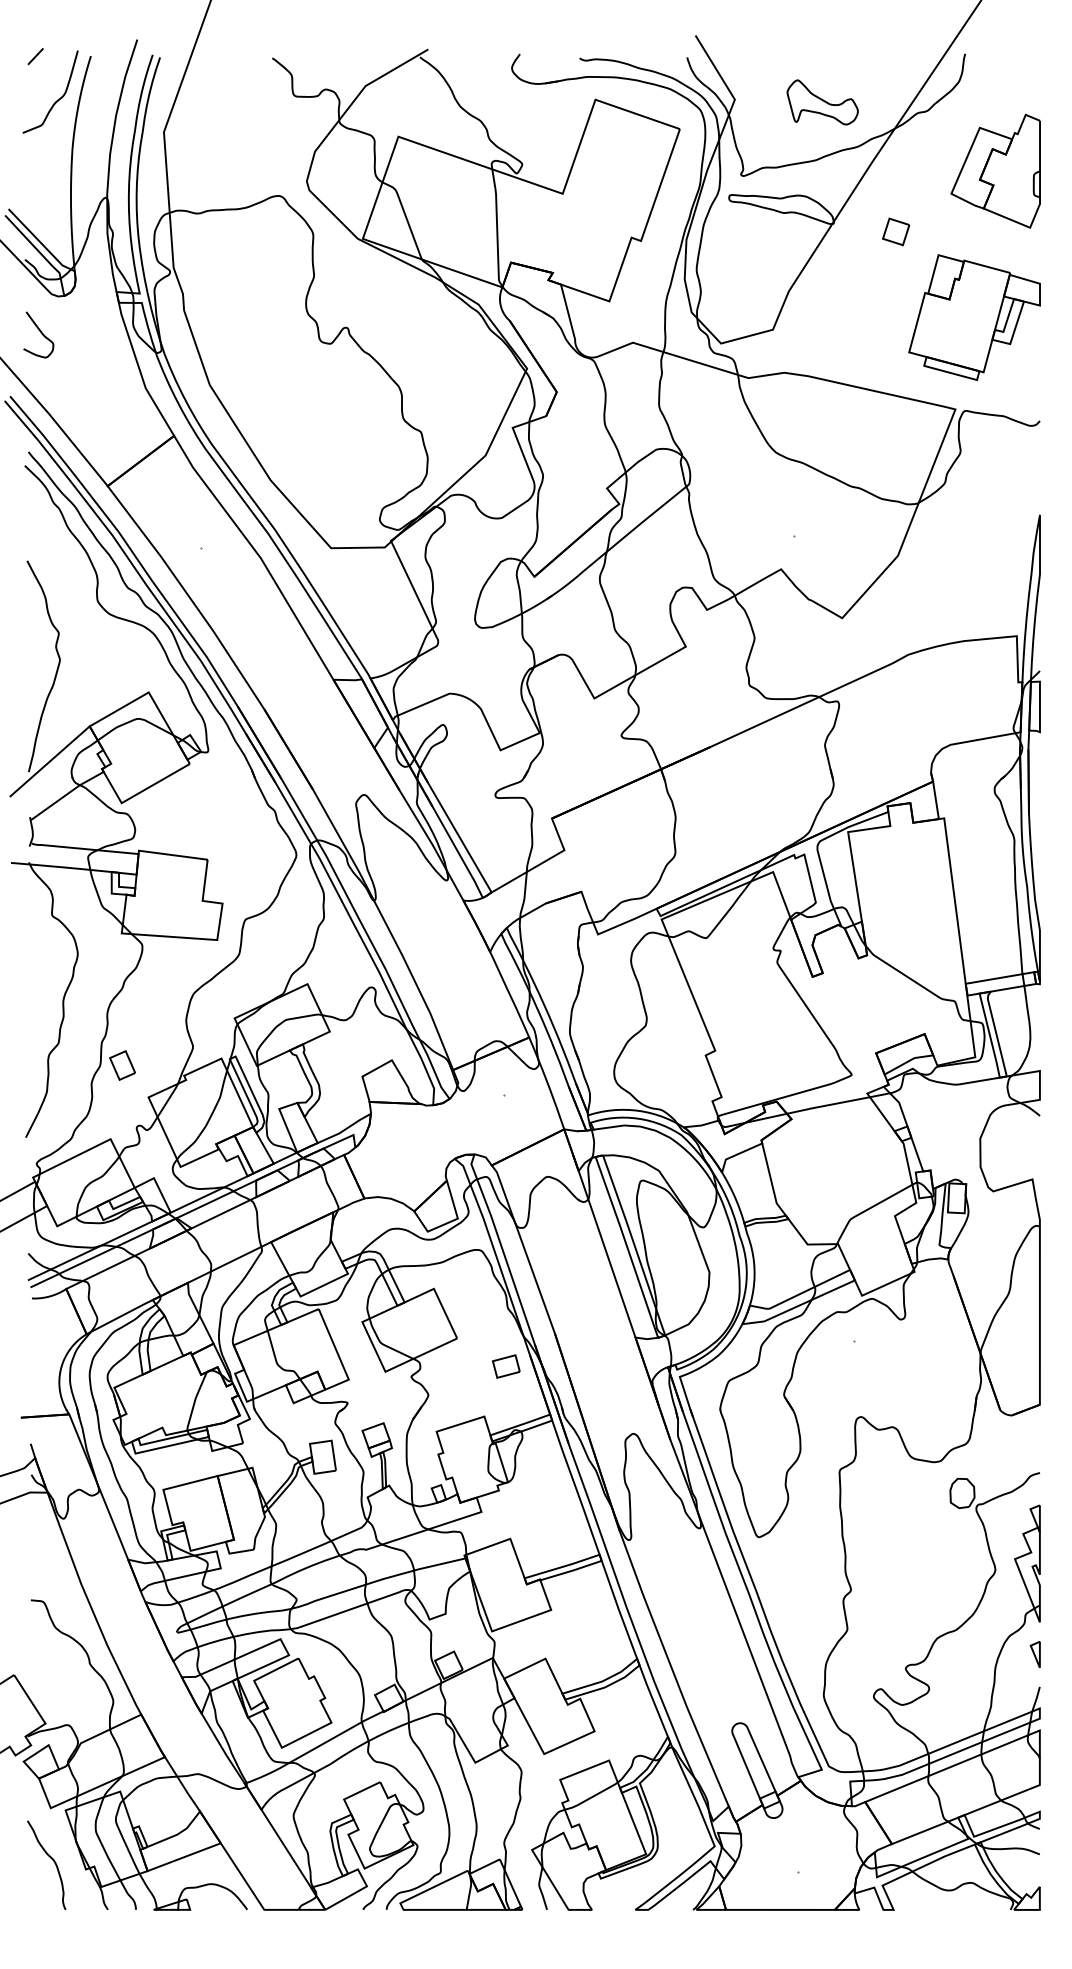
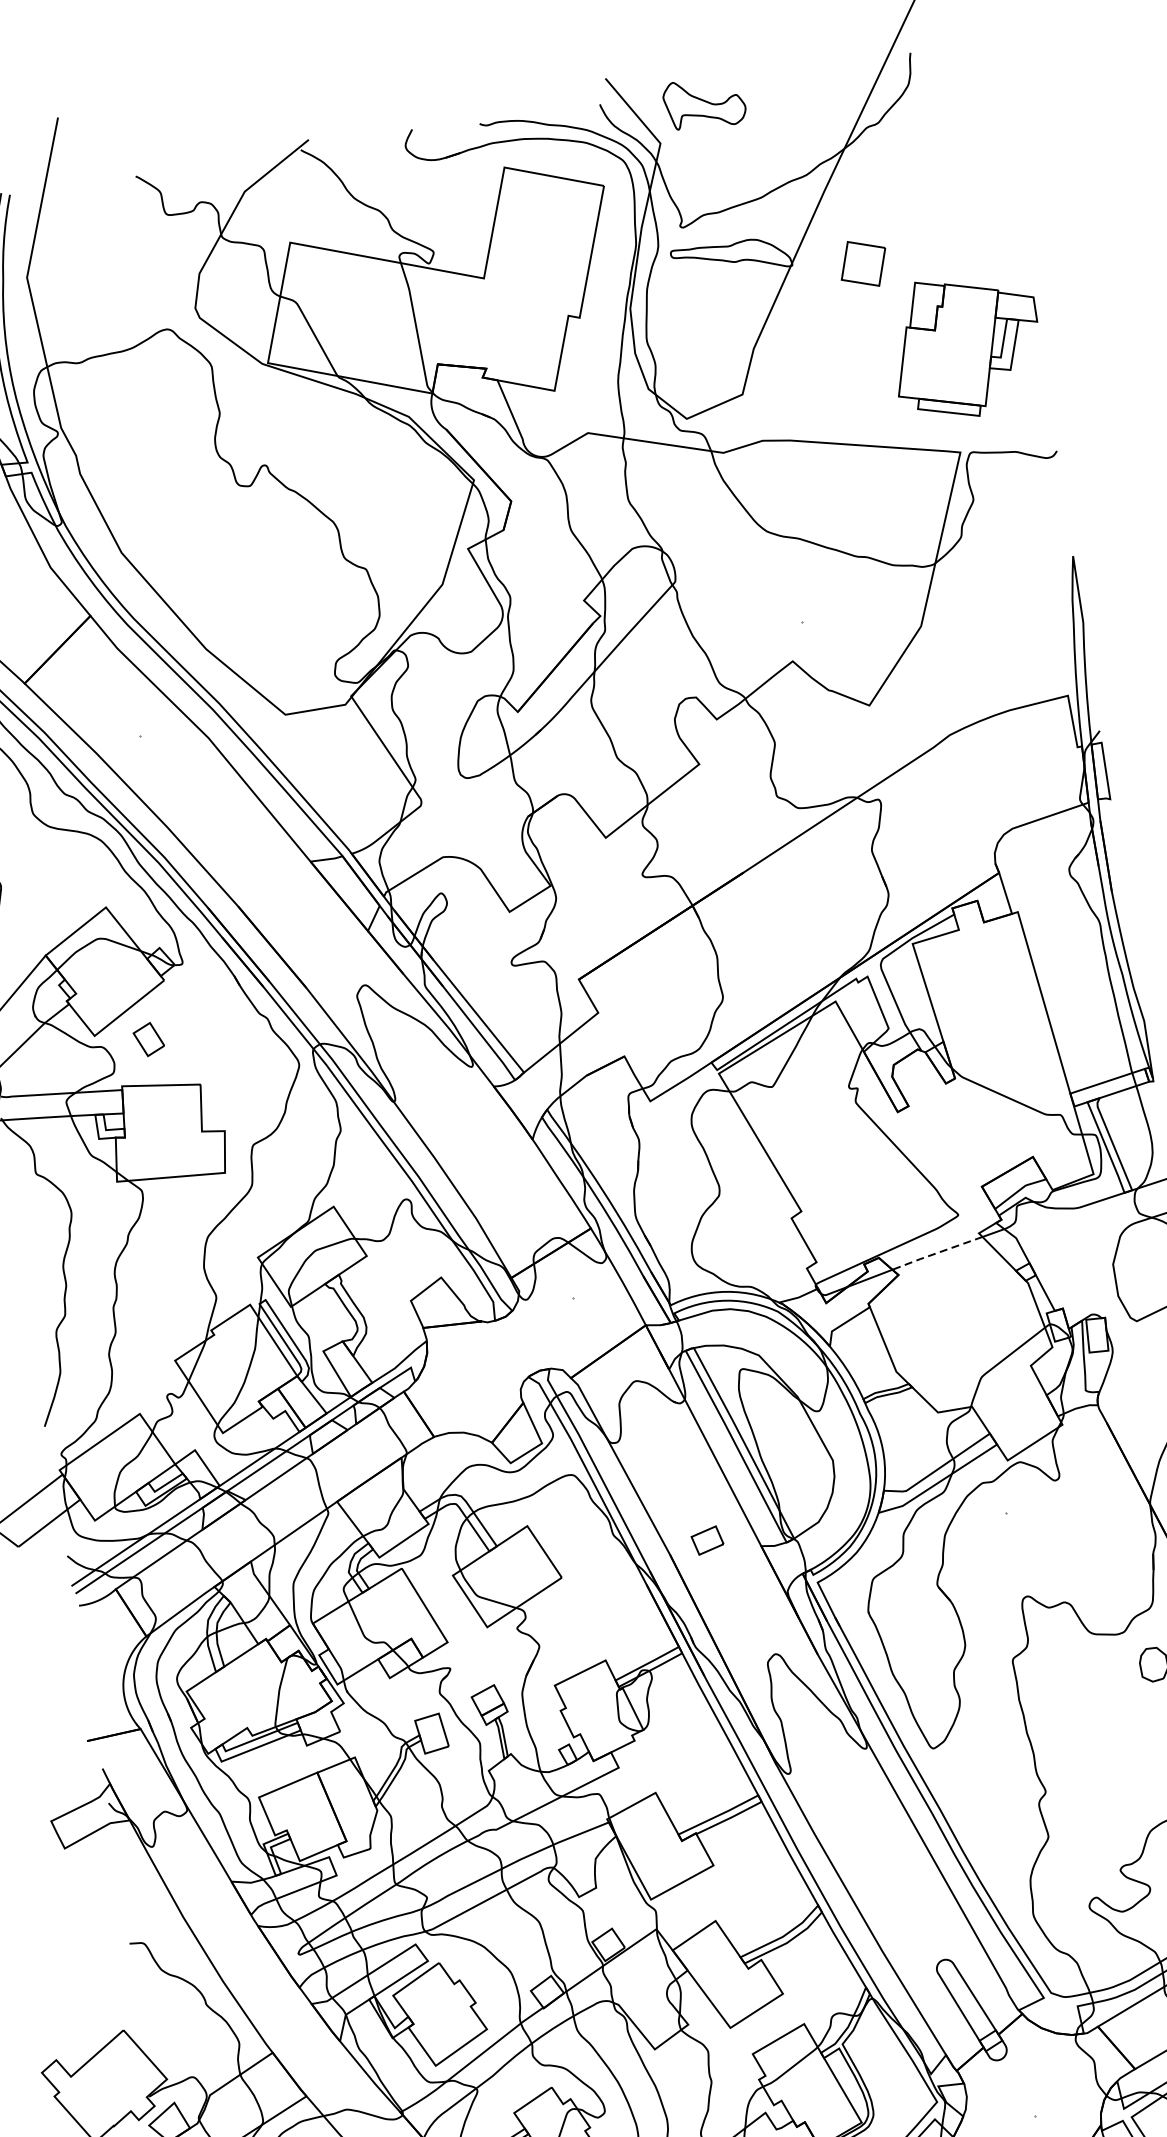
part: (822, 102) -> (704, 103), moved
part: (995, 170) -> (964, 178), removed
part: (896, 231) -> (863, 263), size x1.6
part: (122, 1065) -> (148, 1039), moved
line: (827, 1105) -> (936, 1253), solid -> dashed
part: (506, 1366) -> (707, 1540), moved

